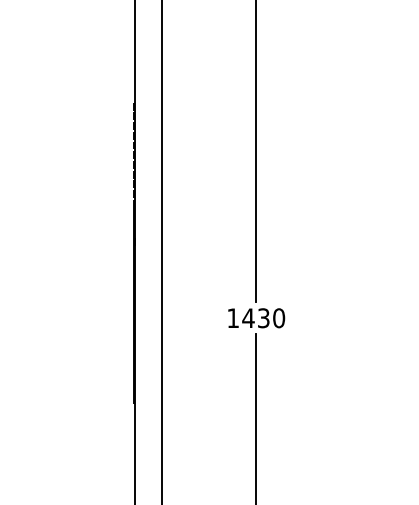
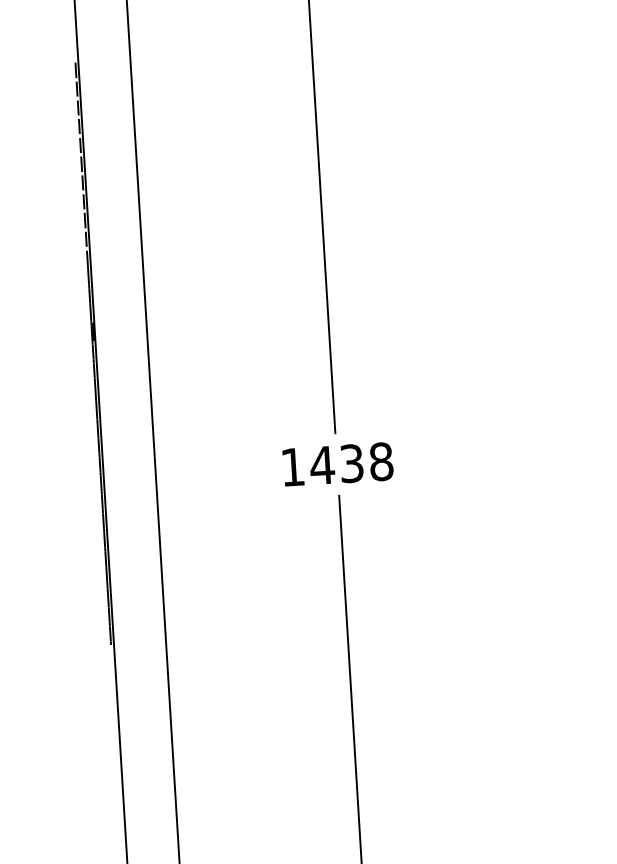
text: (279, 317) -> (382, 460), 1430 -> 1438

